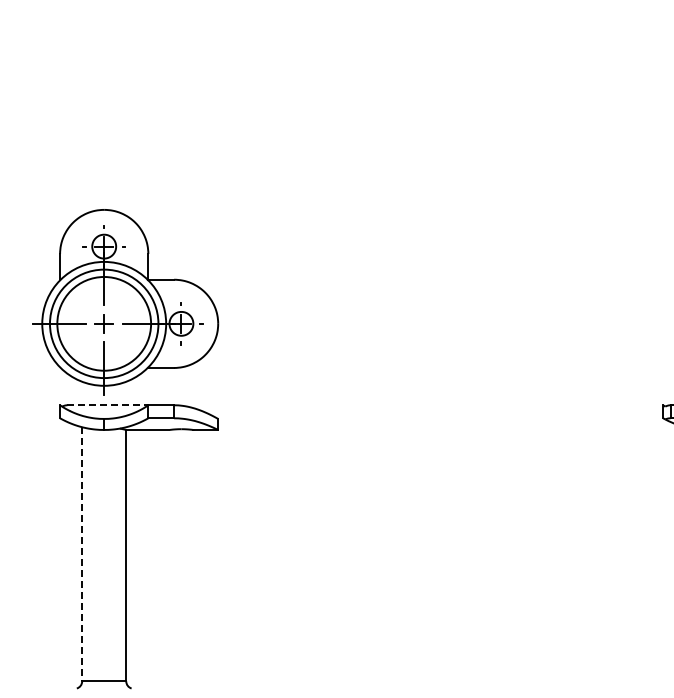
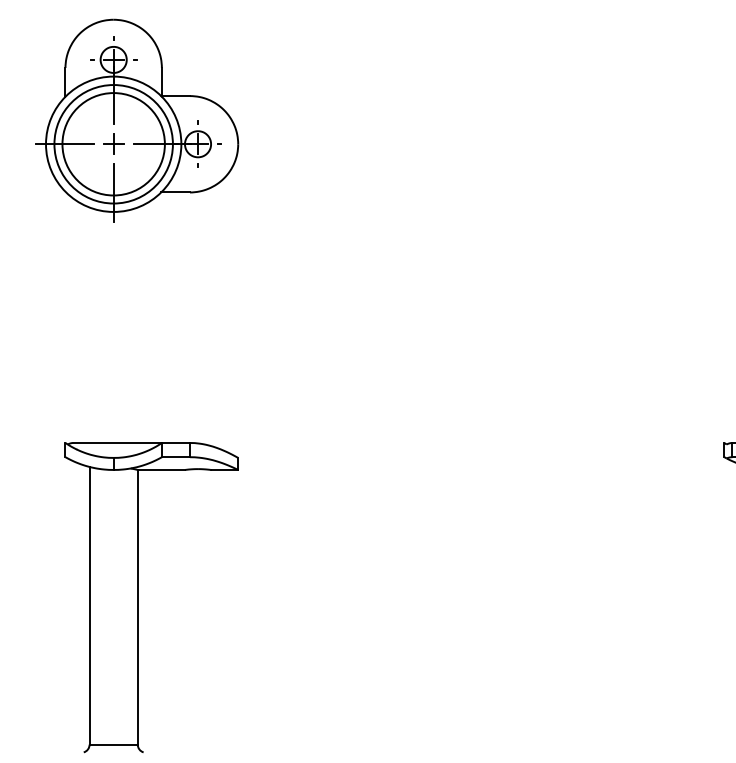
part: (125, 302) -> (136, 120), moved
line: (108, 405) -> (118, 443), dashed -> solid
line: (82, 554) -> (89, 606), dashed -> solid

